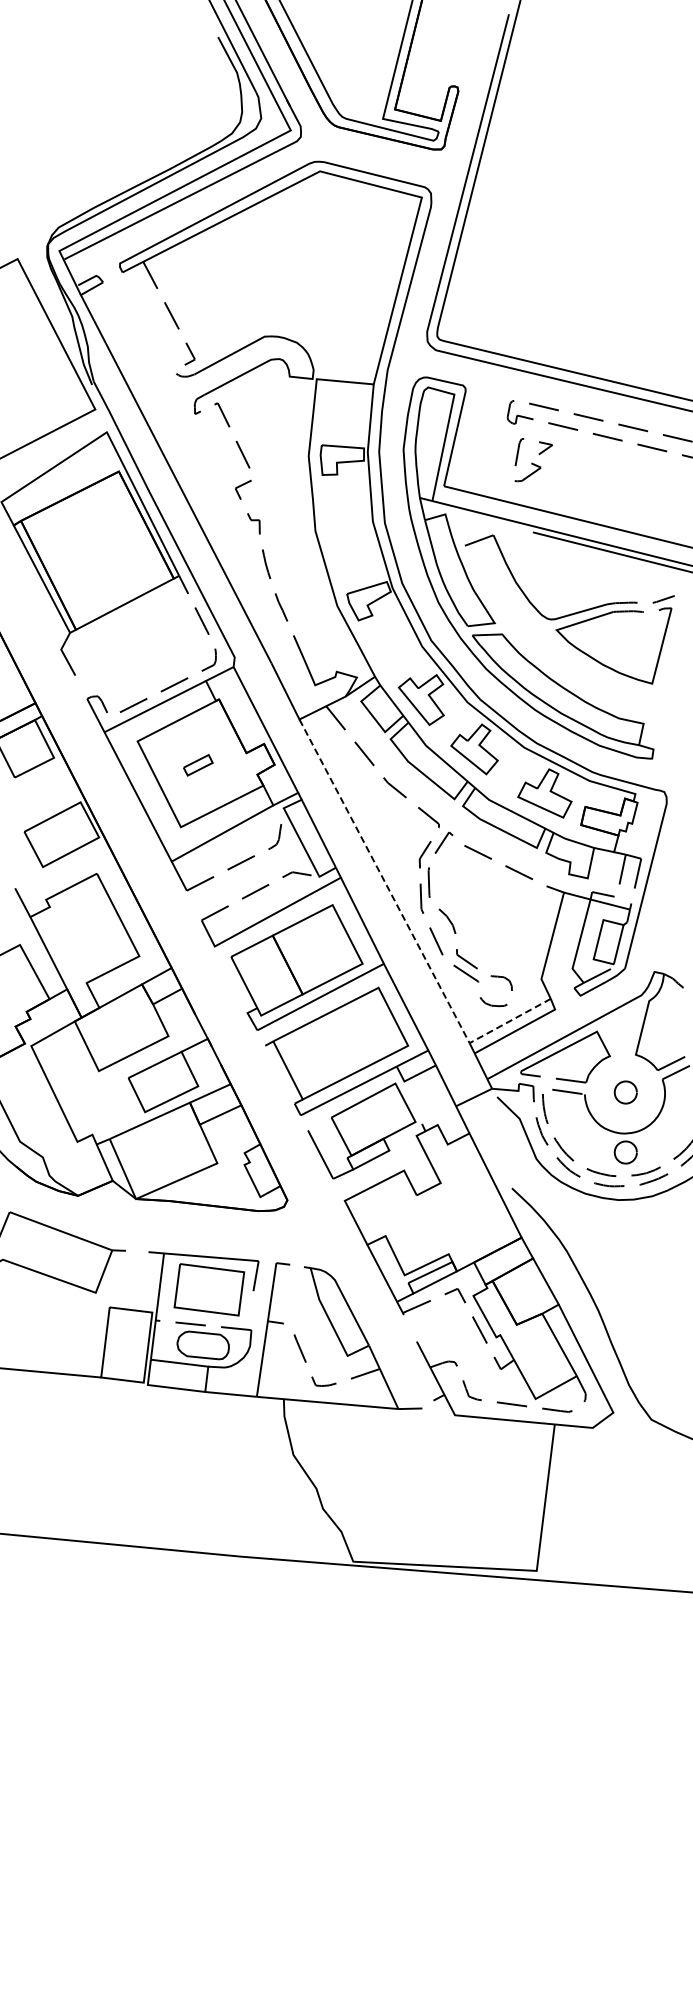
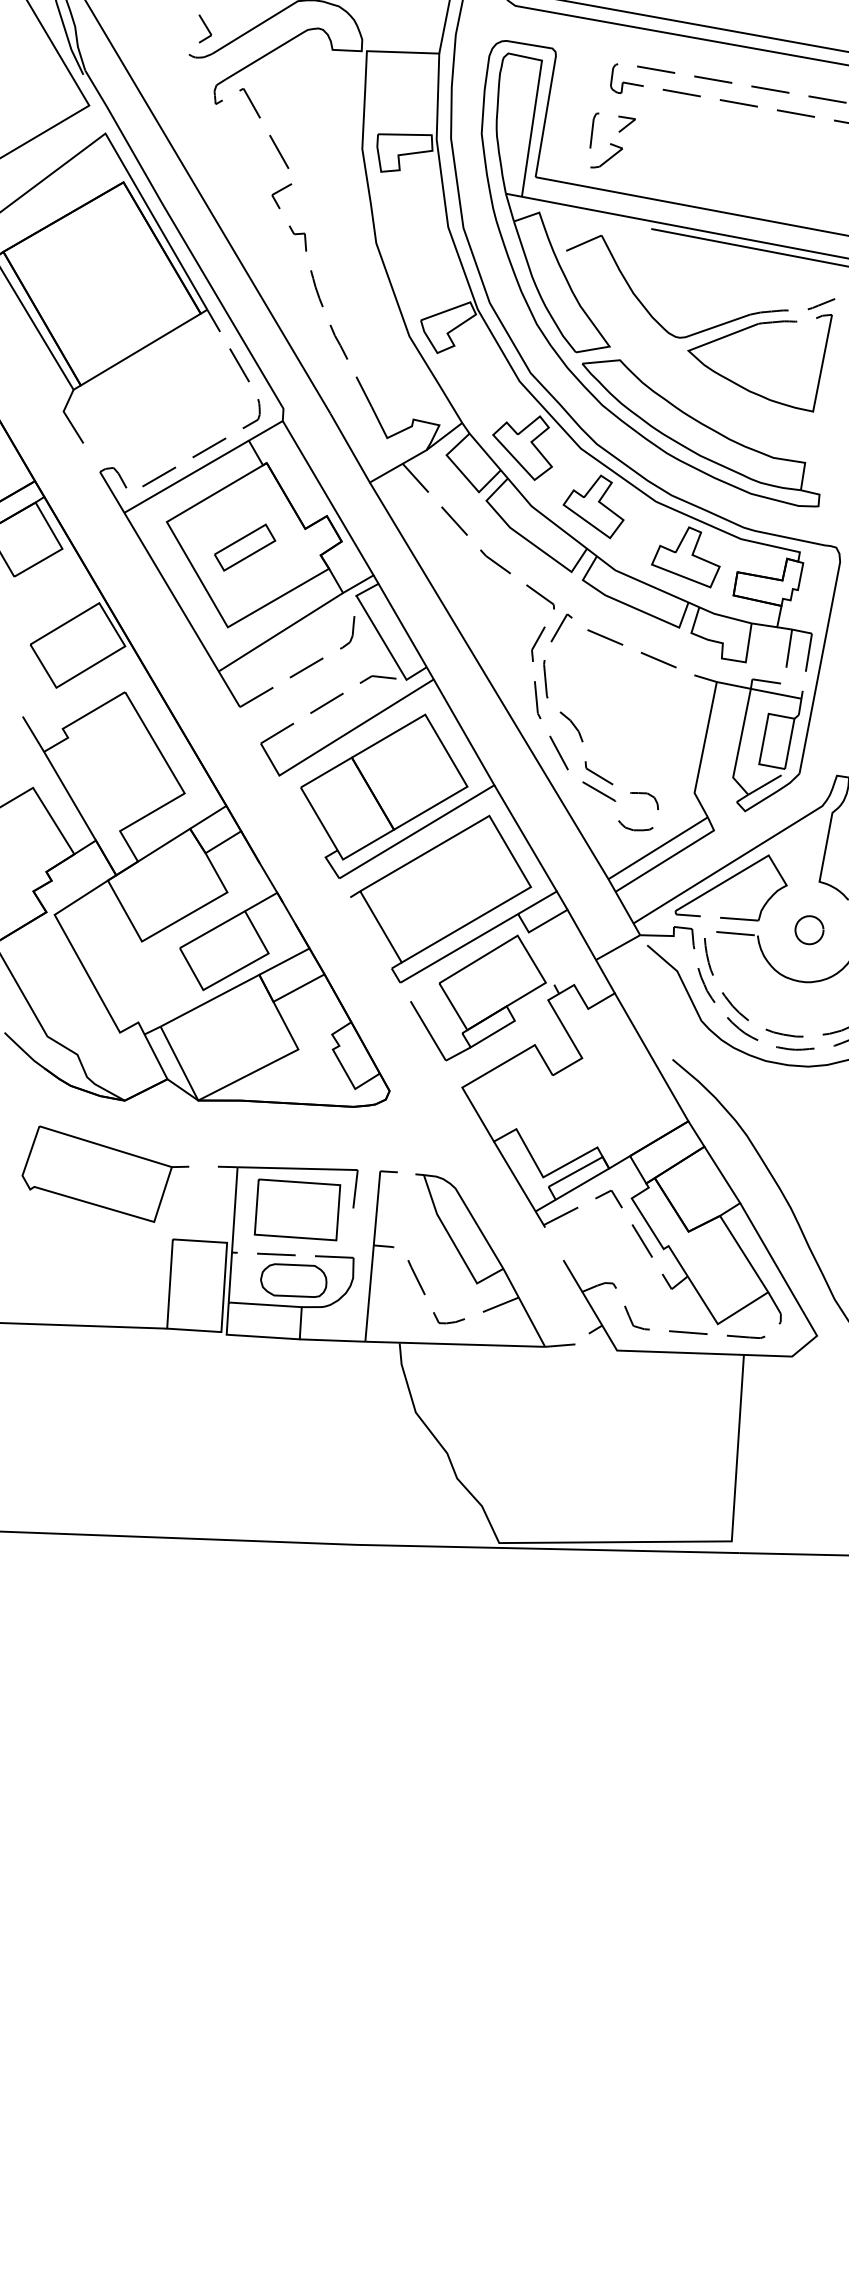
part: (533, 460) -> (612, 140), moved
part: (198, 765) -> (245, 548), size x1.67
line: (406, 922) -> (519, 731), dashed -> solid
curve: (616, 1149) -> (801, 1002), removed

